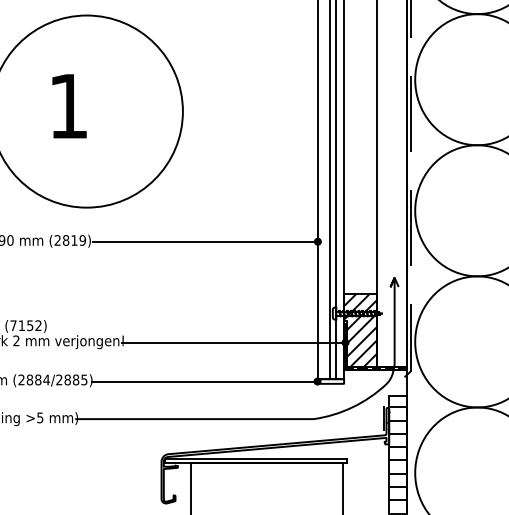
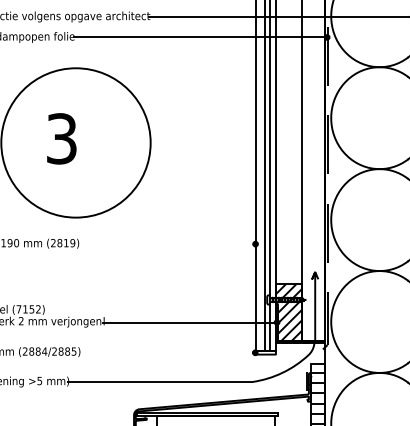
text: (68, 105) -> (61, 138), 1 -> 3
line: (205, 242) -> (168, 244), removed
line: (204, 381) -> (167, 352), removed

